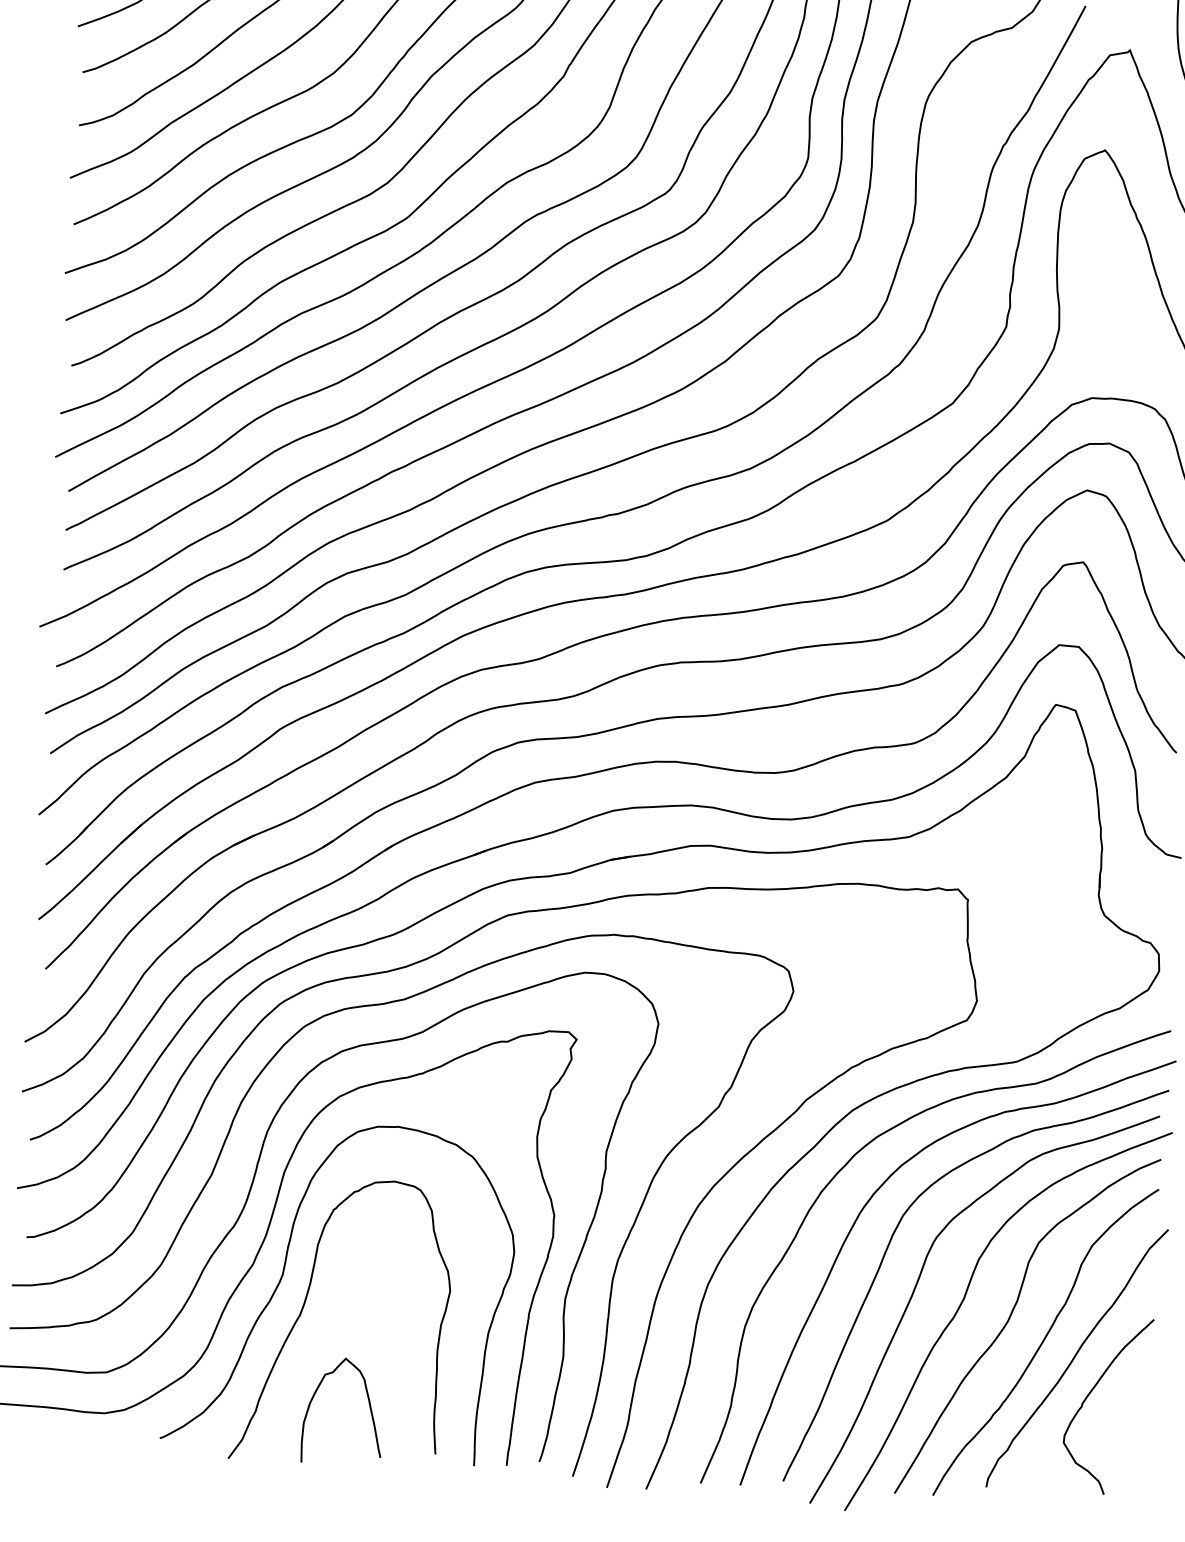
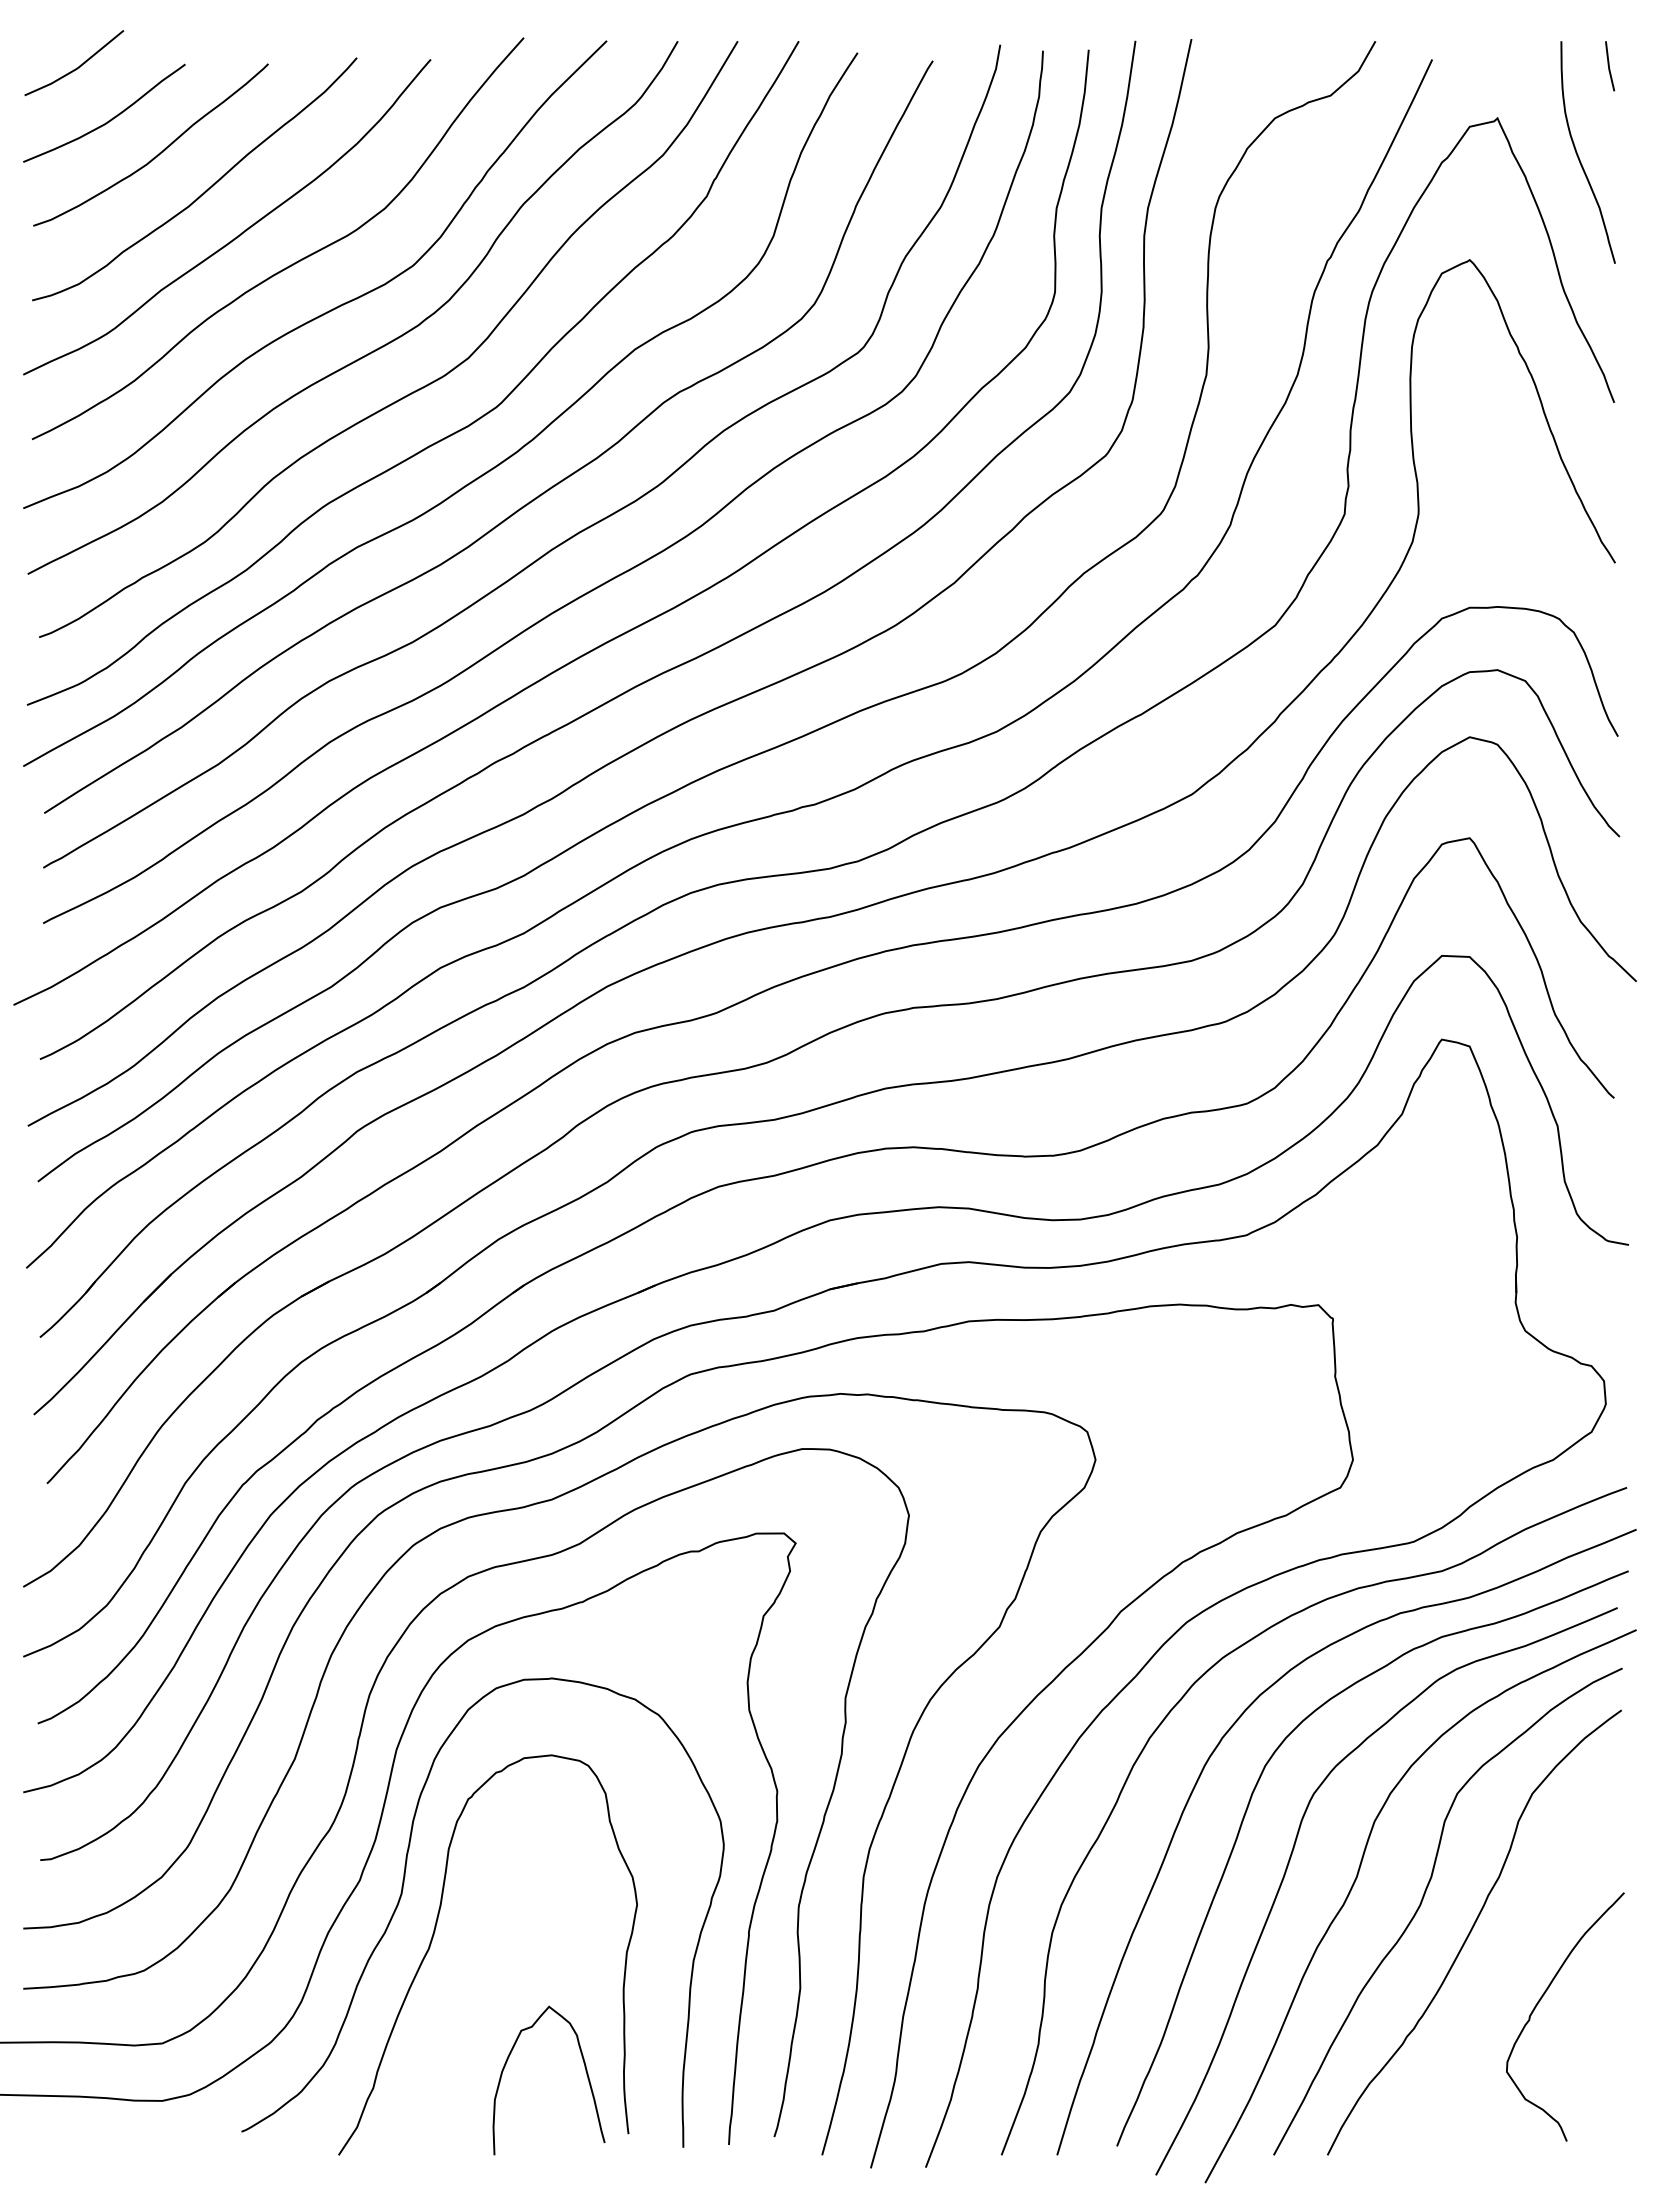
curve: (1075, 1356) -> (1517, 1950), removed
curve: (369, 1406) -> (585, 2071), moved

